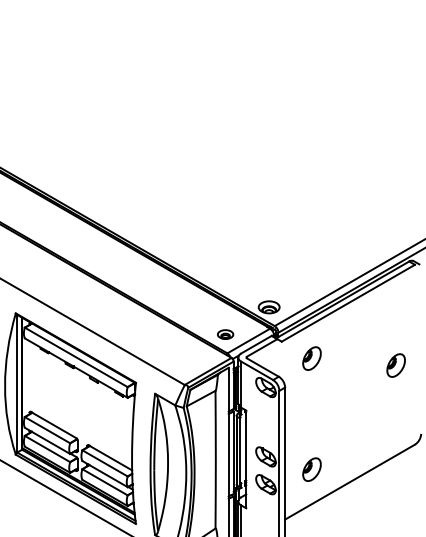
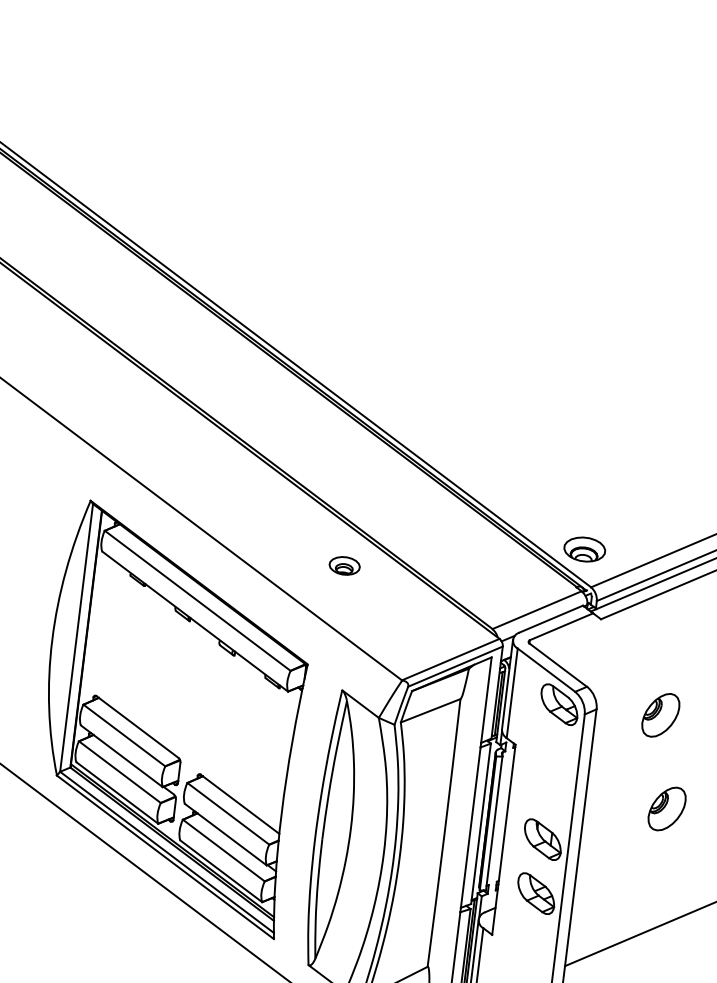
part: (225, 334) -> (344, 565), moved
part: (311, 358) -> (659, 714), moved
part: (311, 469) -> (666, 808), moved

